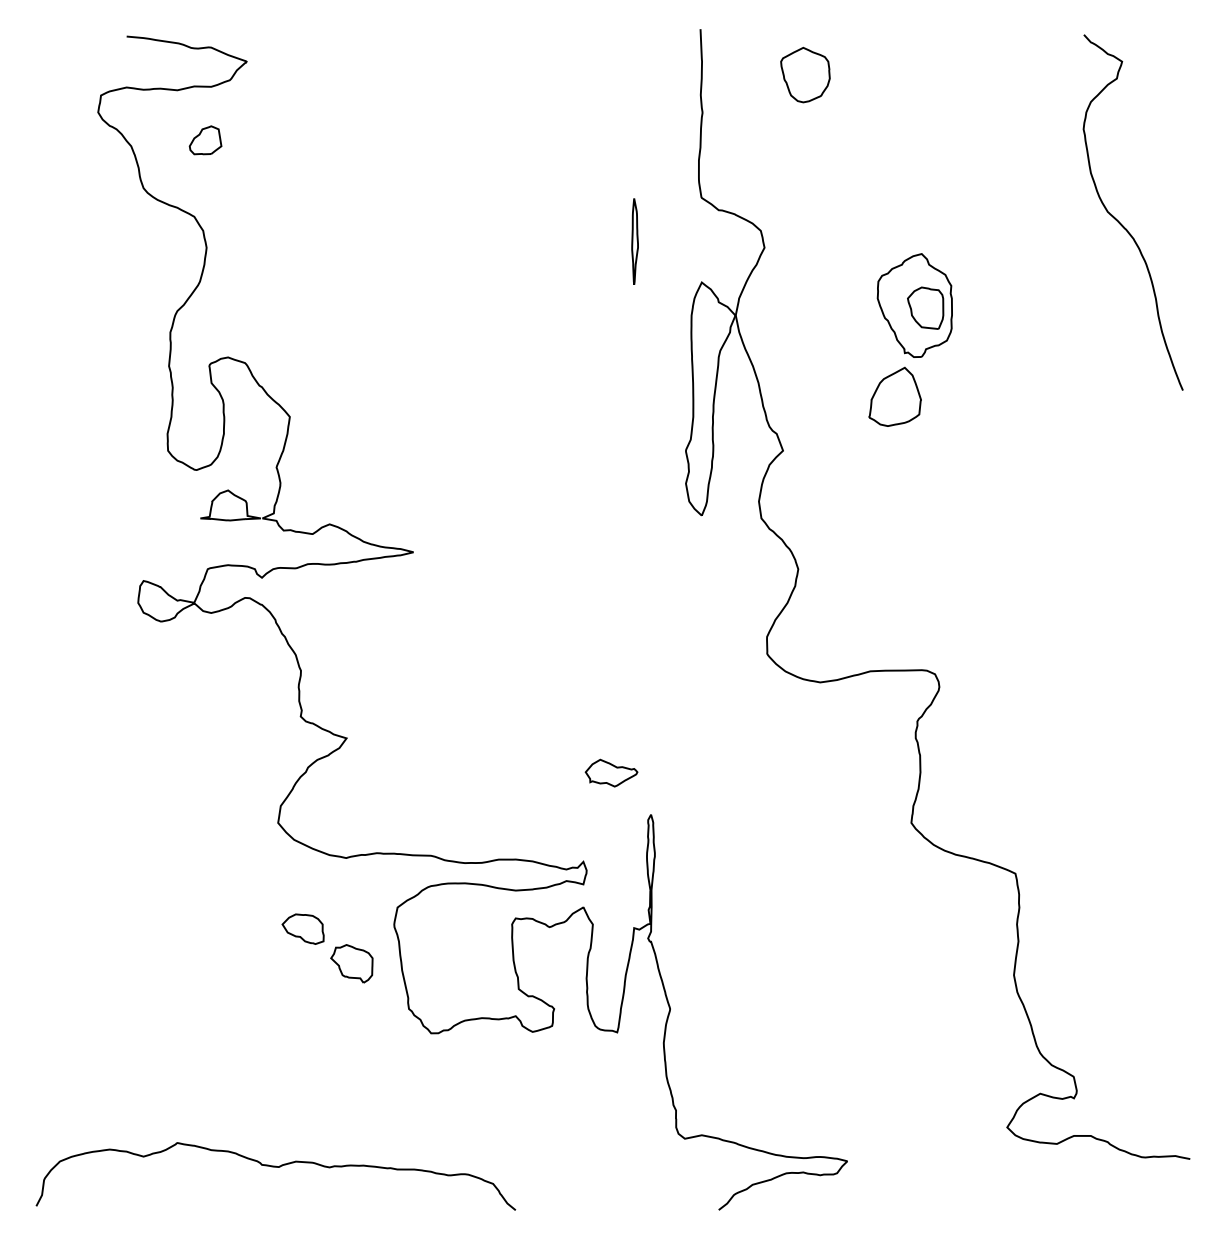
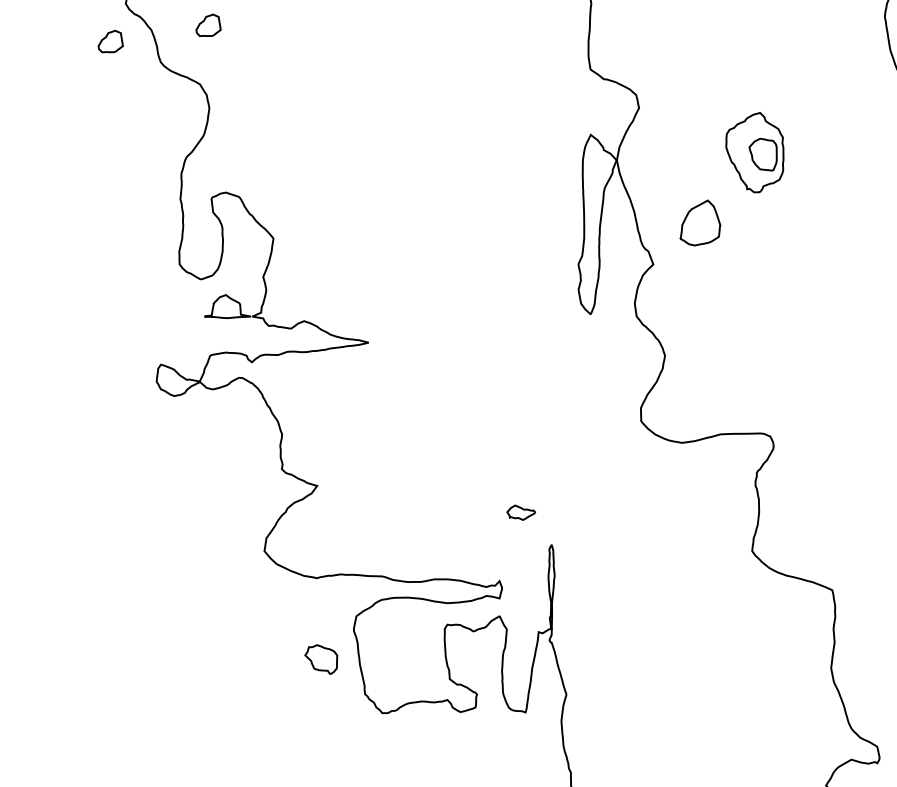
part: (78, 161) -> (110, 41), added
part: (634, 241) -> (538, 103), removed
part: (894, 396) -> (699, 222), moved
part: (611, 772) -> (521, 512), size x0.7
part: (302, 928) -> (283, 632), removed

